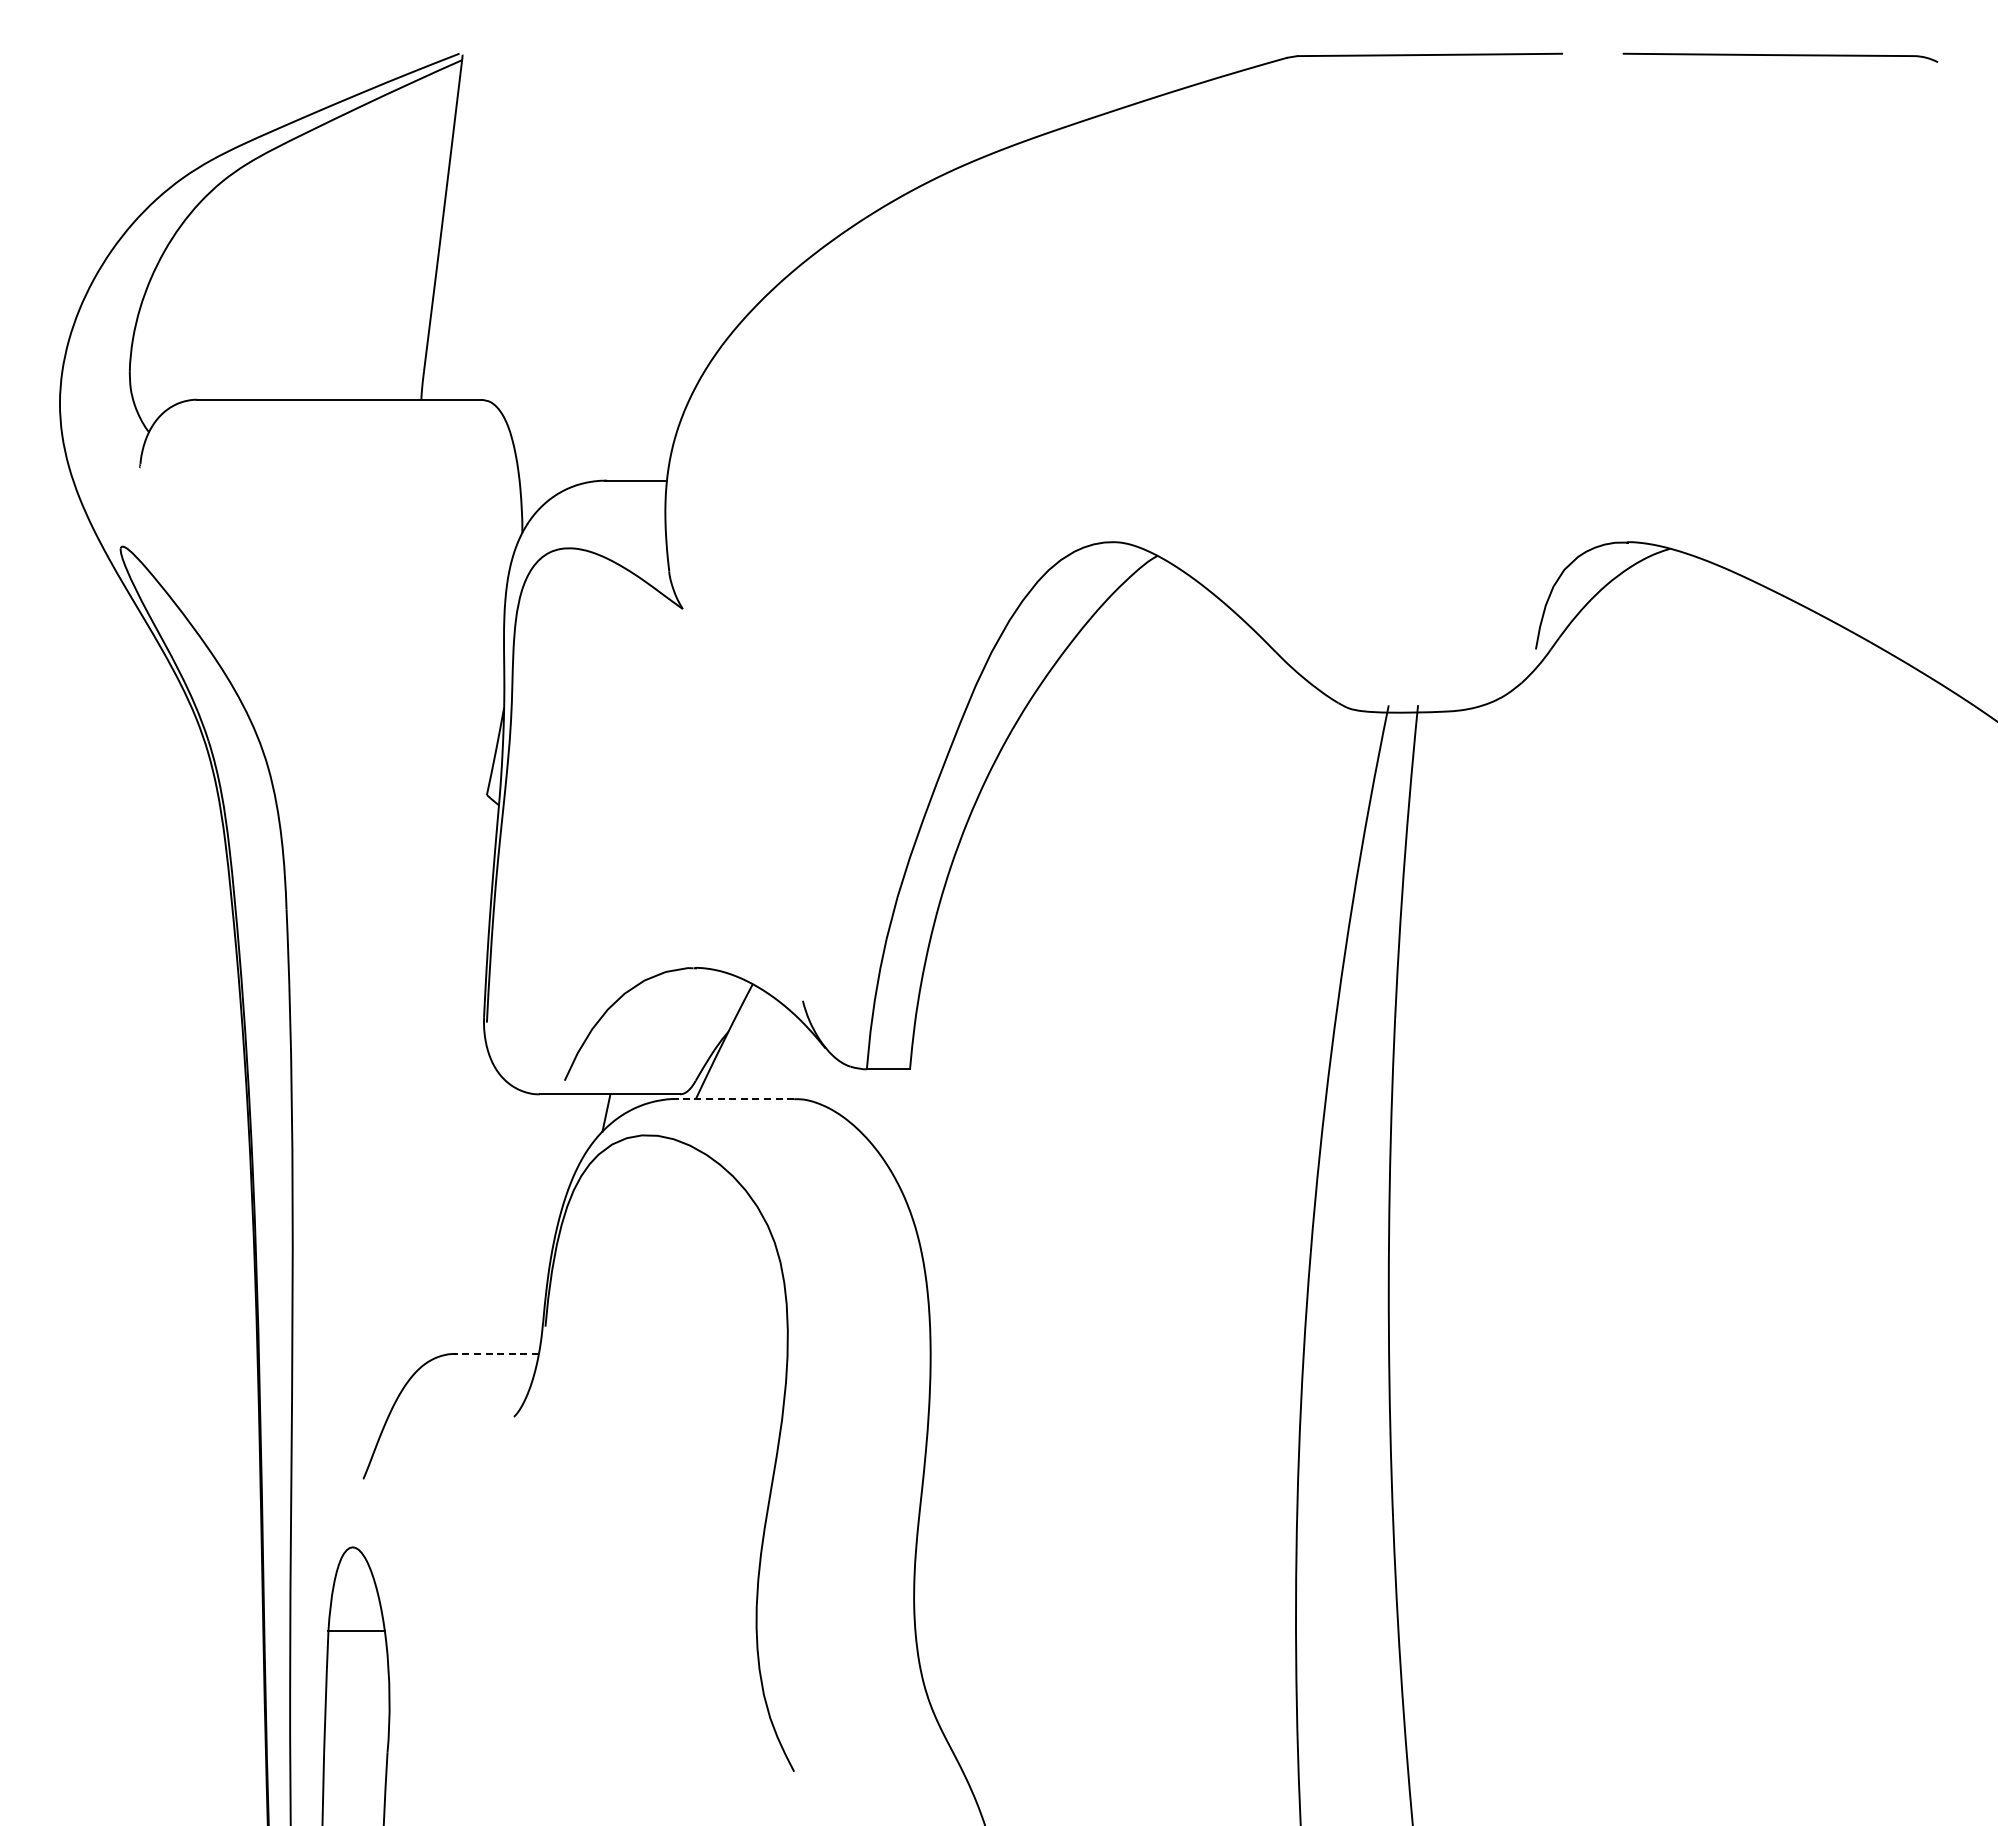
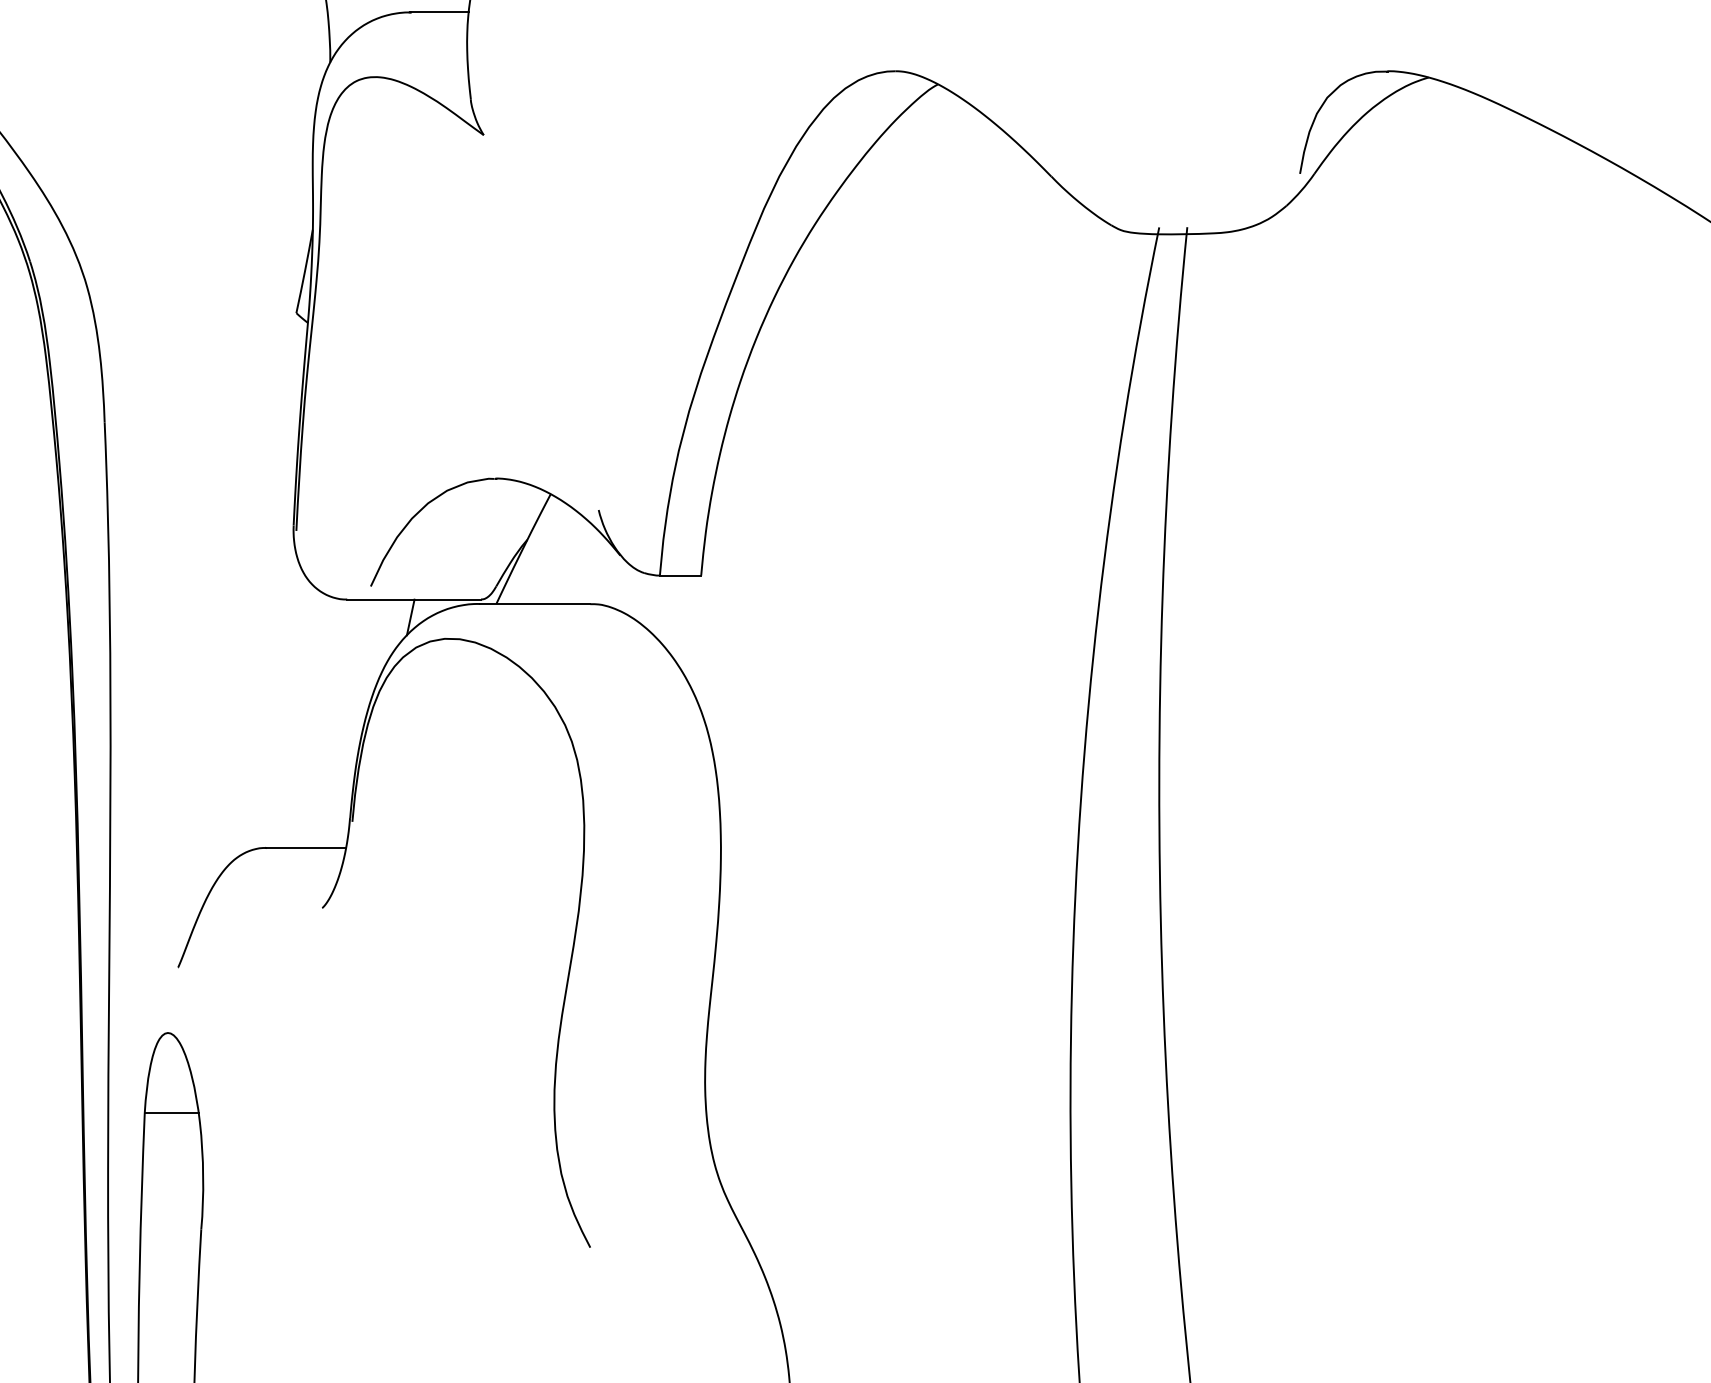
line: (736, 1098) -> (535, 603), dashed -> solid
line: (496, 1353) -> (305, 847), dashed -> solid

